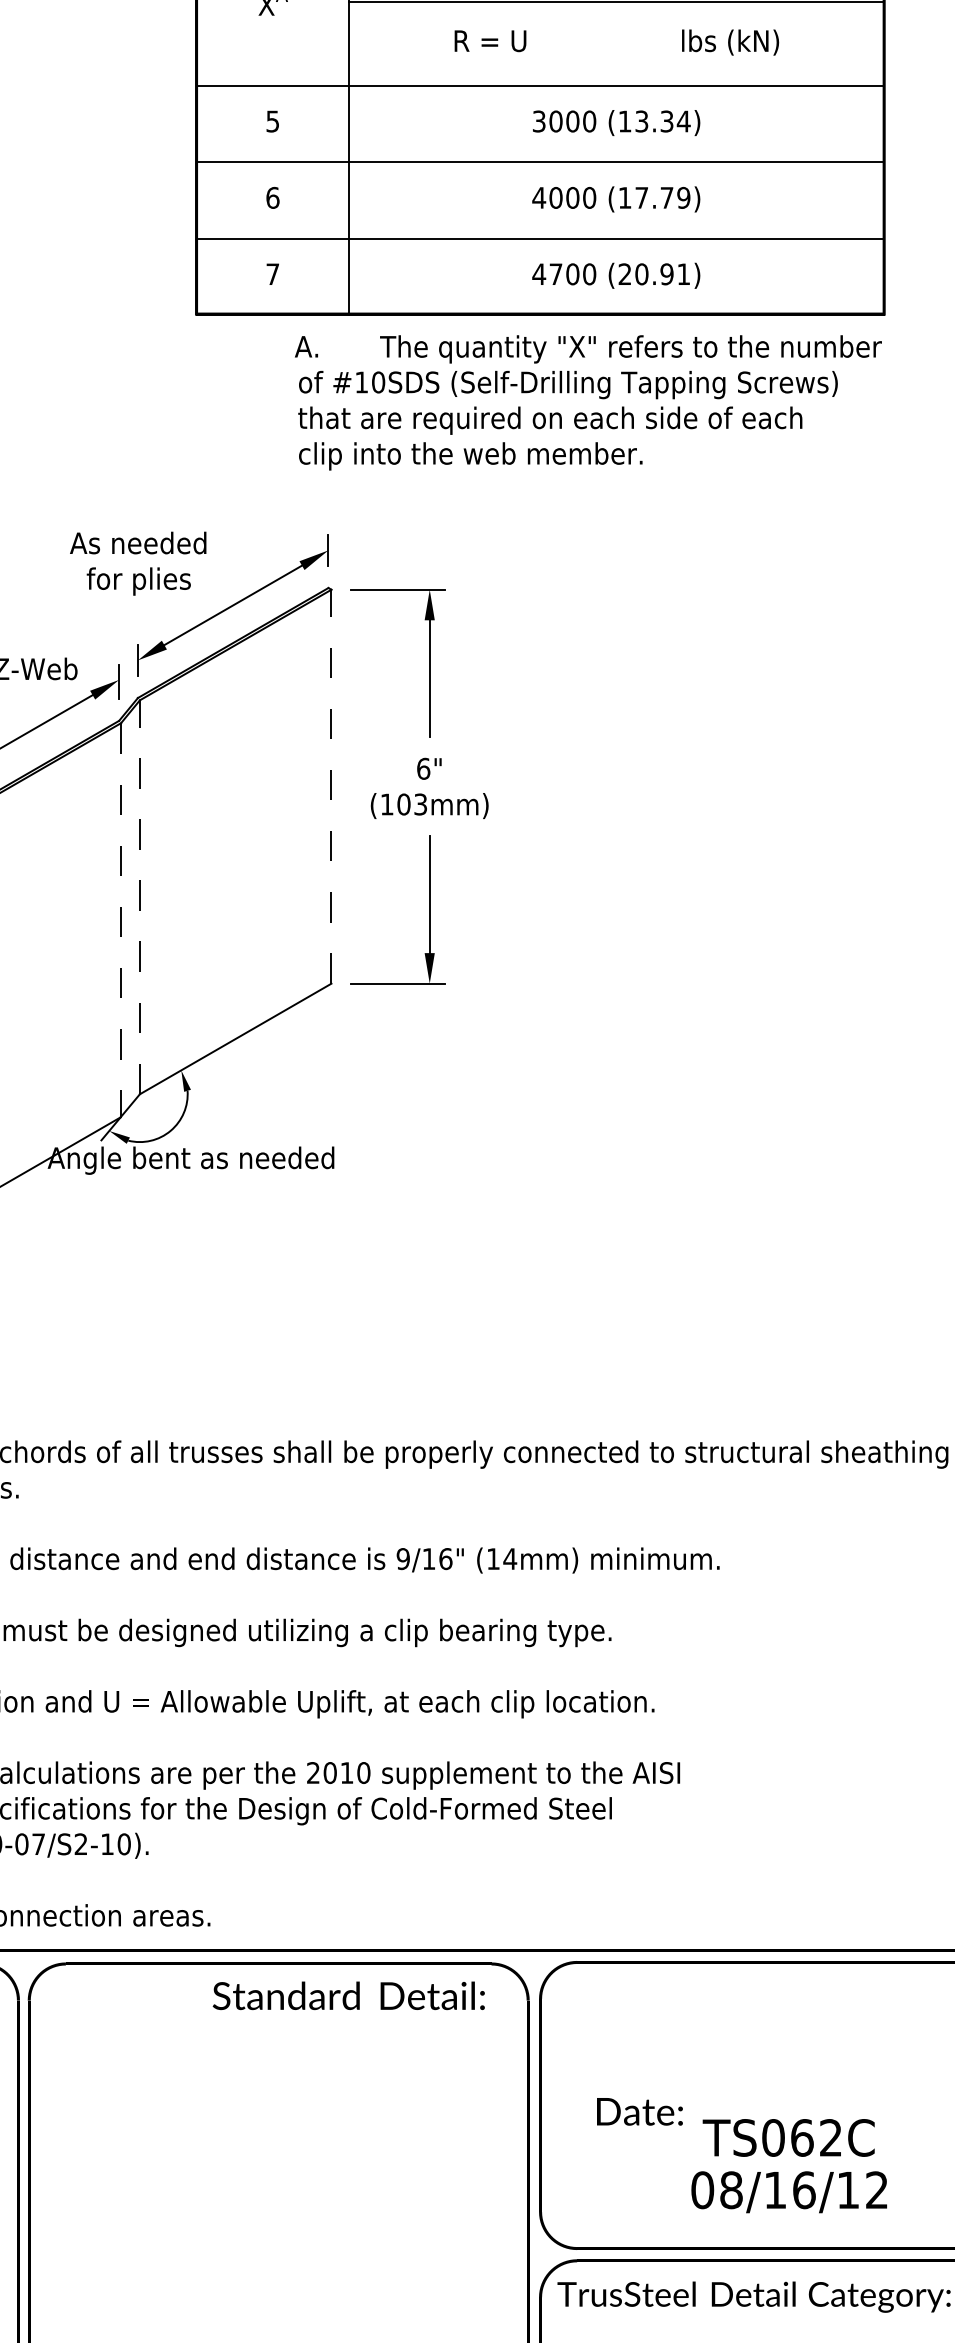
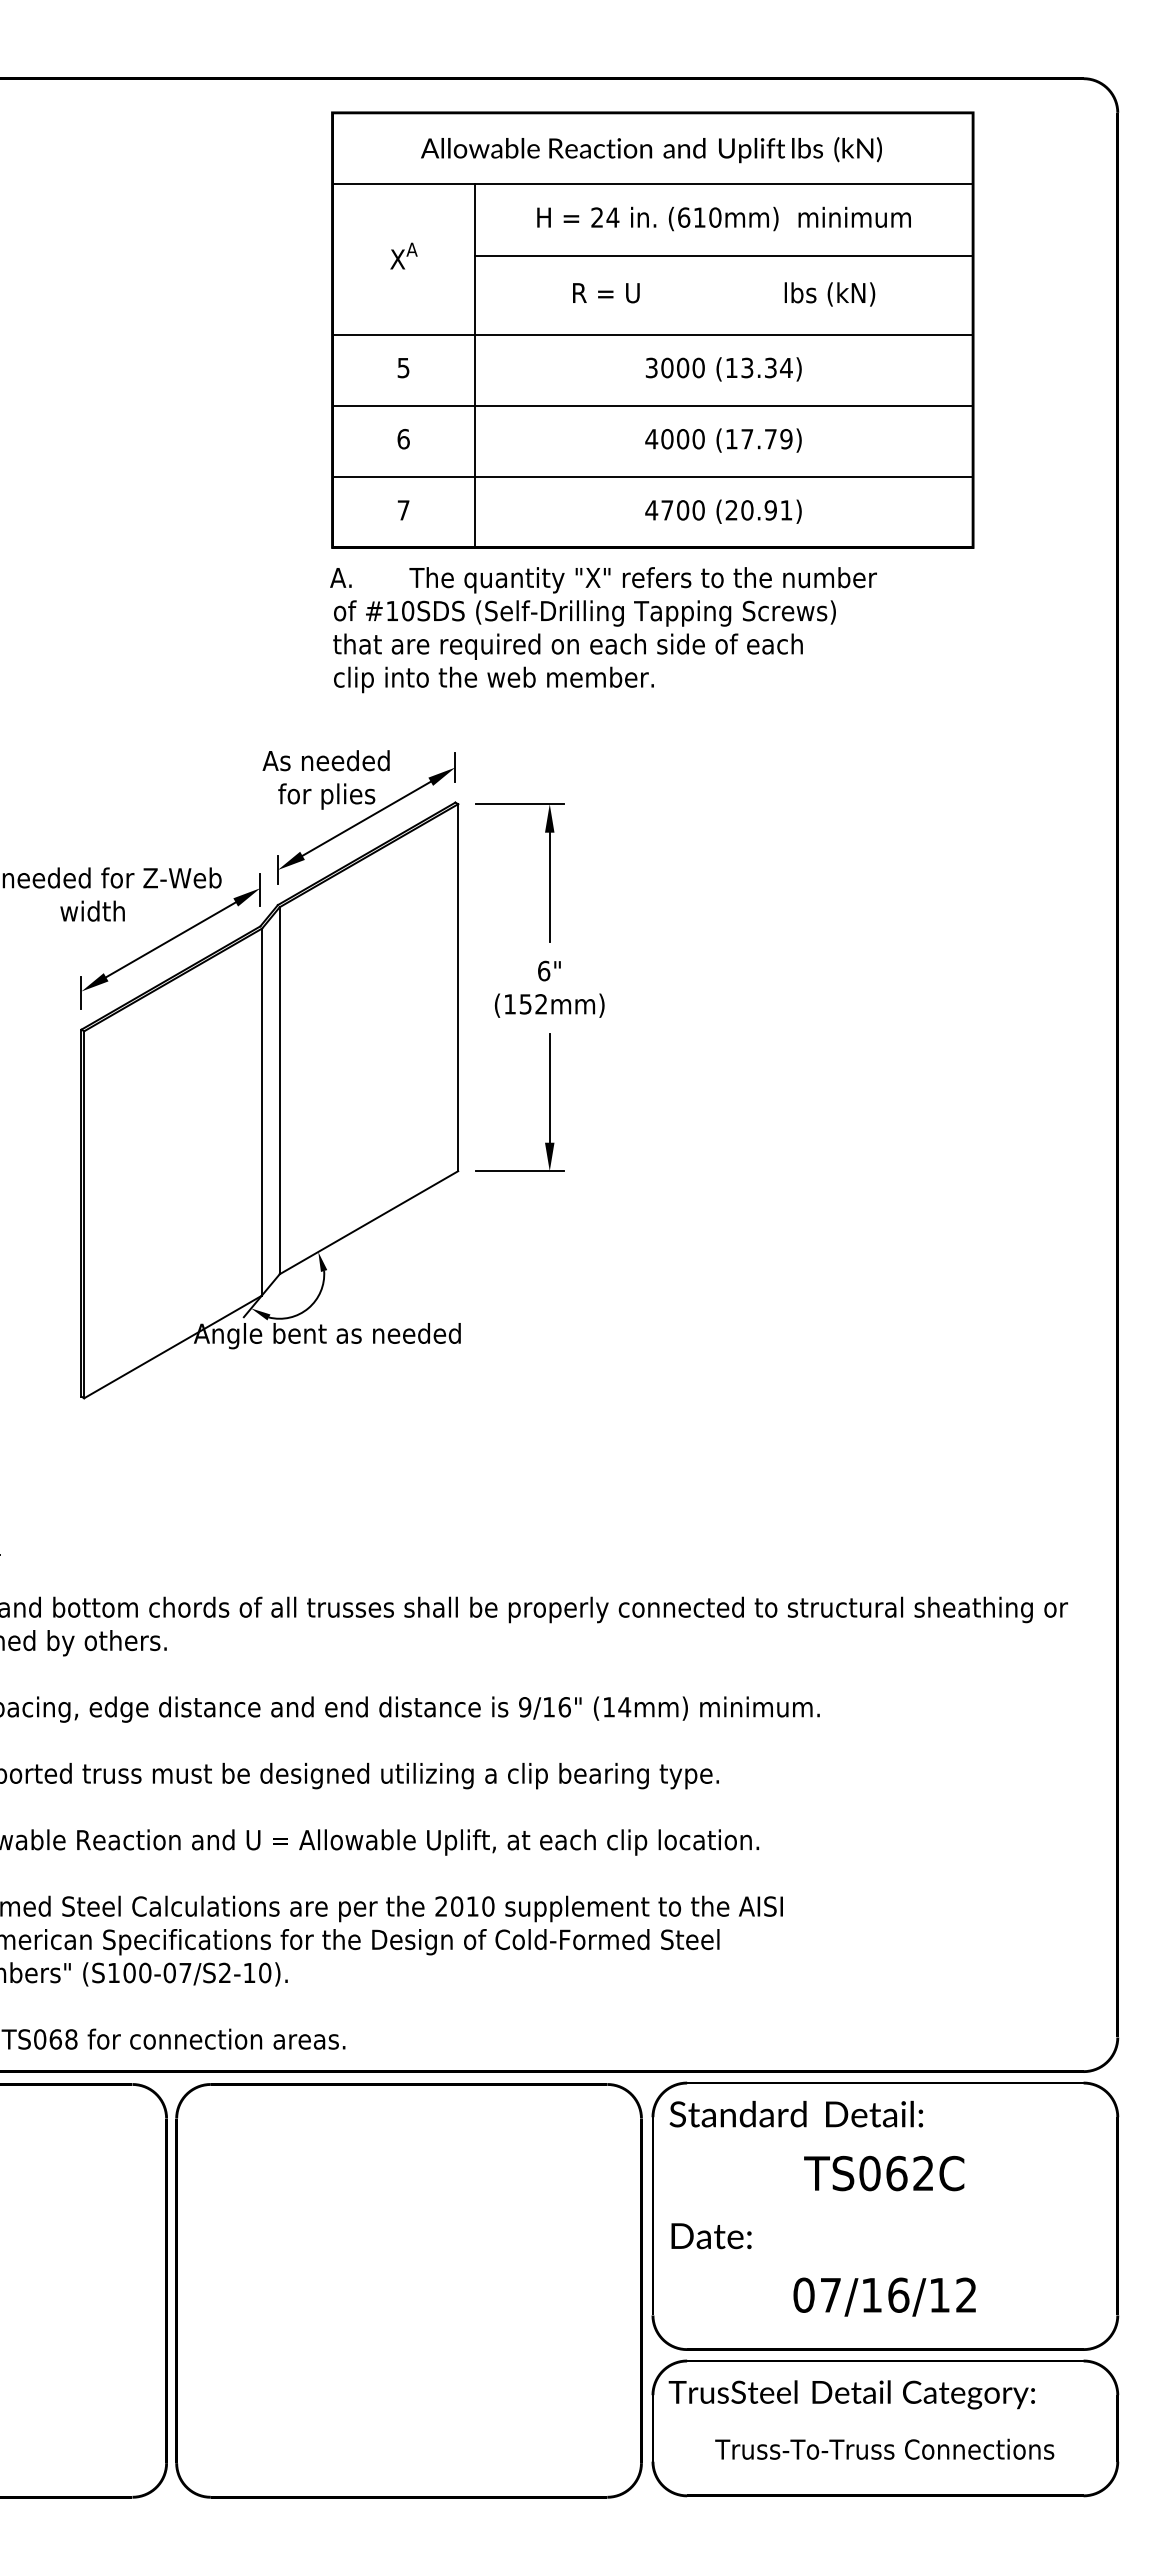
text: (588, 403) -> (603, 630), moved
text: (137, 563) -> (325, 779), moved
line: (331, 786) -> (458, 987), dashed -> solid
text: (412, 804) -> (533, 1004), (103mm) -> (152mm)
line: (139, 897) -> (279, 1090), dashed -> solid
line: (120, 920) -> (261, 1112), dashed -> solid
text: (348, 1995) -> (796, 2113), moved
text: (639, 2112) -> (711, 2236), moved
text: (789, 2137) -> (884, 2173), moved
text: (731, 2189) -> (830, 2294), 08/16/12 -> 07/16/12

